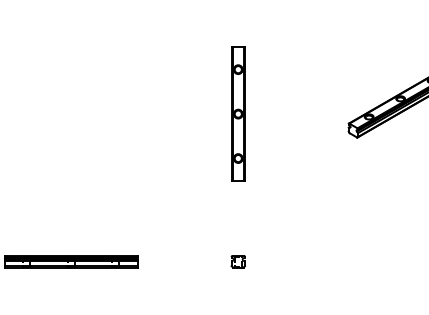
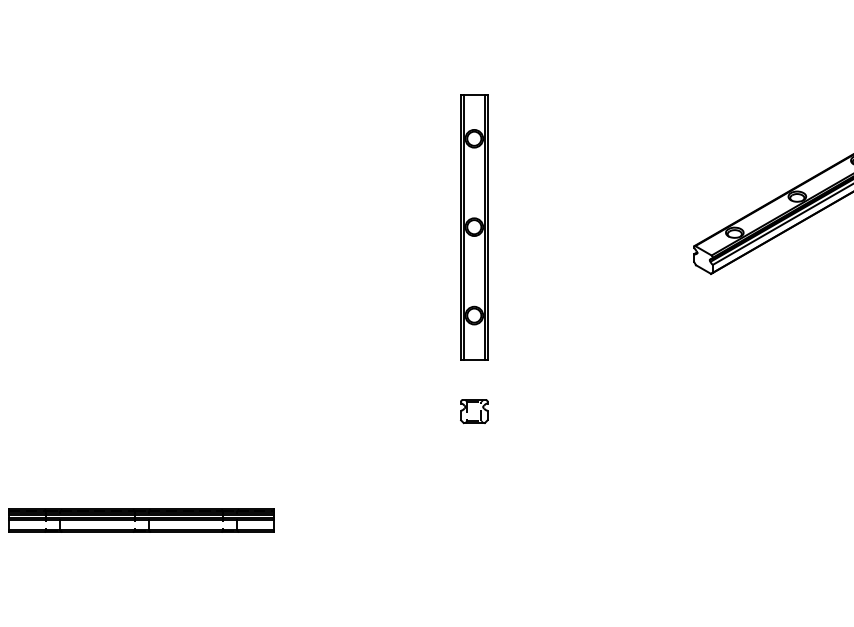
part: (237, 261) -> (472, 411), moved

